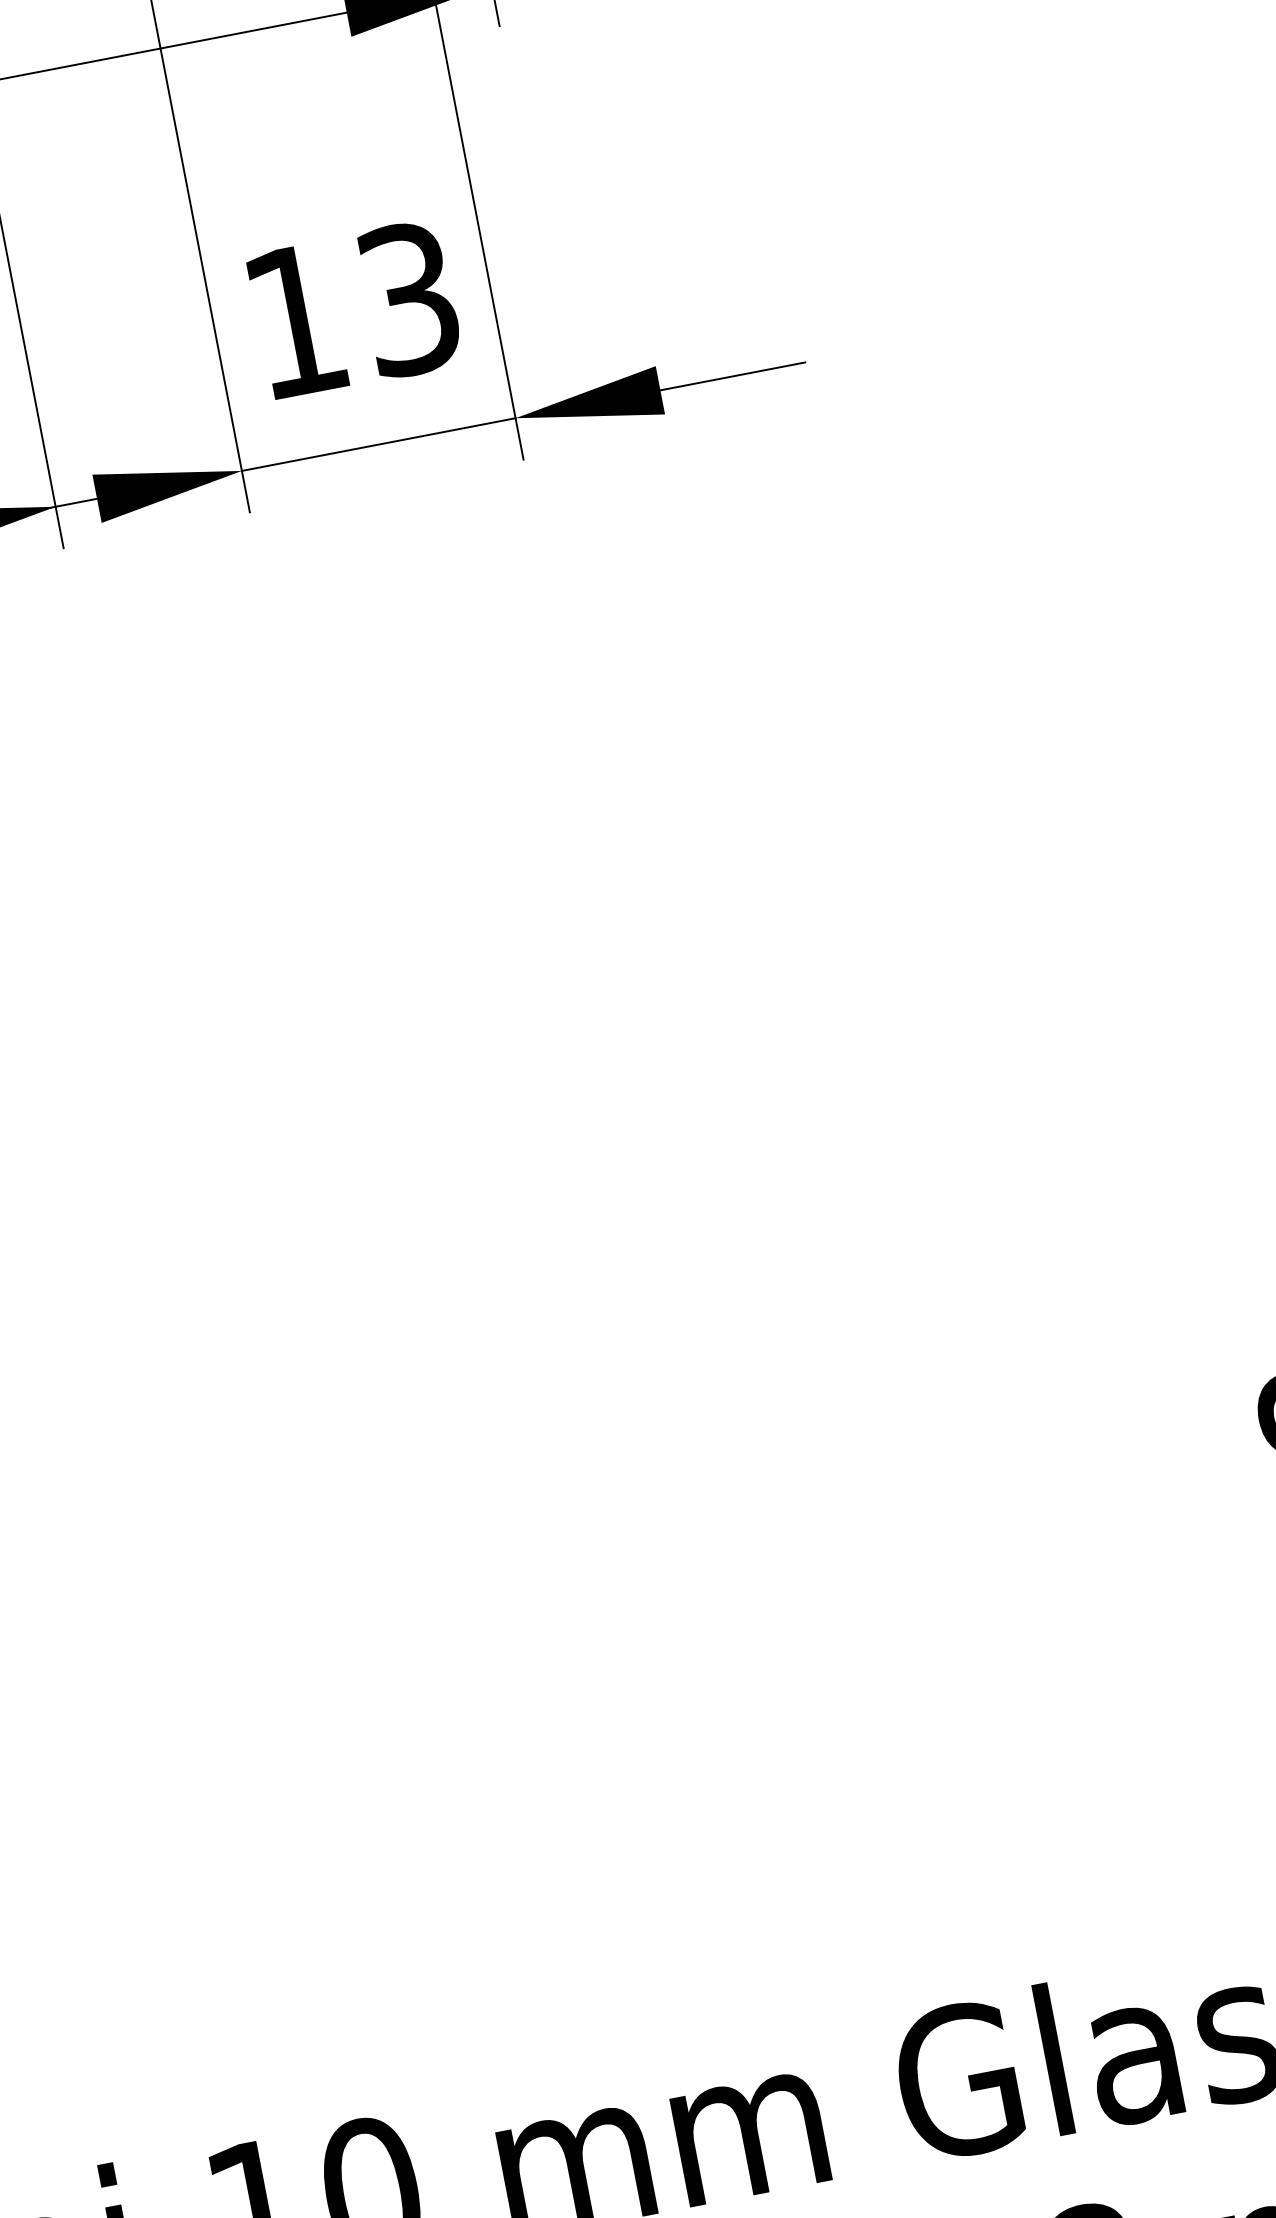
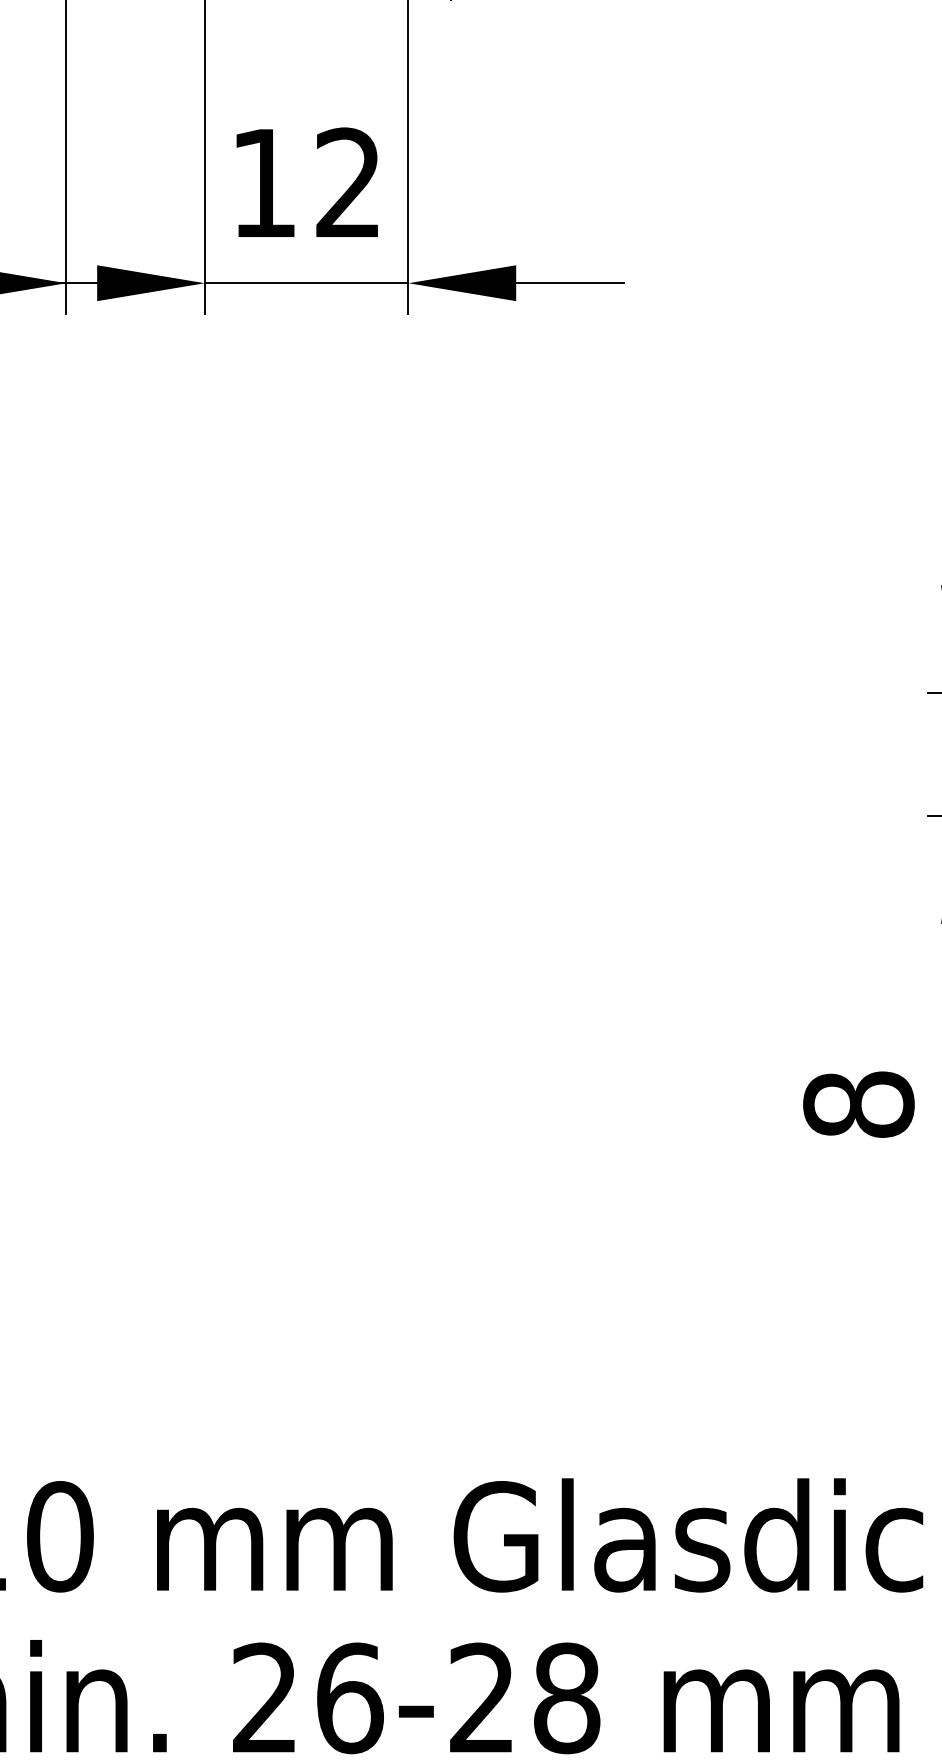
text: (409, 299) -> (348, 183), 13 -> 12

